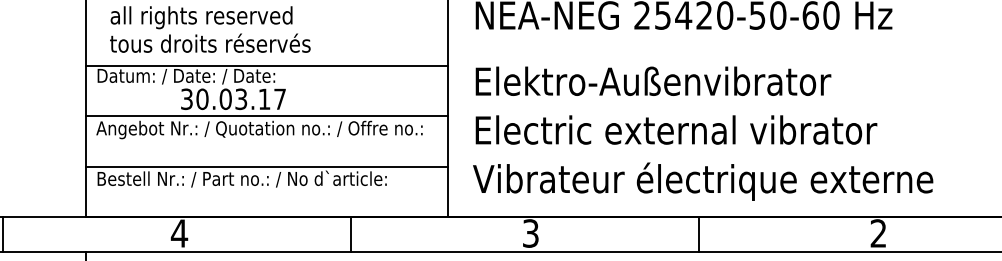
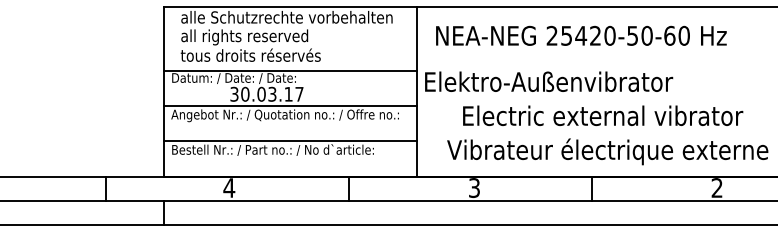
text: (654, 80) -> (549, 81), moved
text: (677, 129) -> (603, 115), moved
text: (702, 181) -> (607, 151), moved

